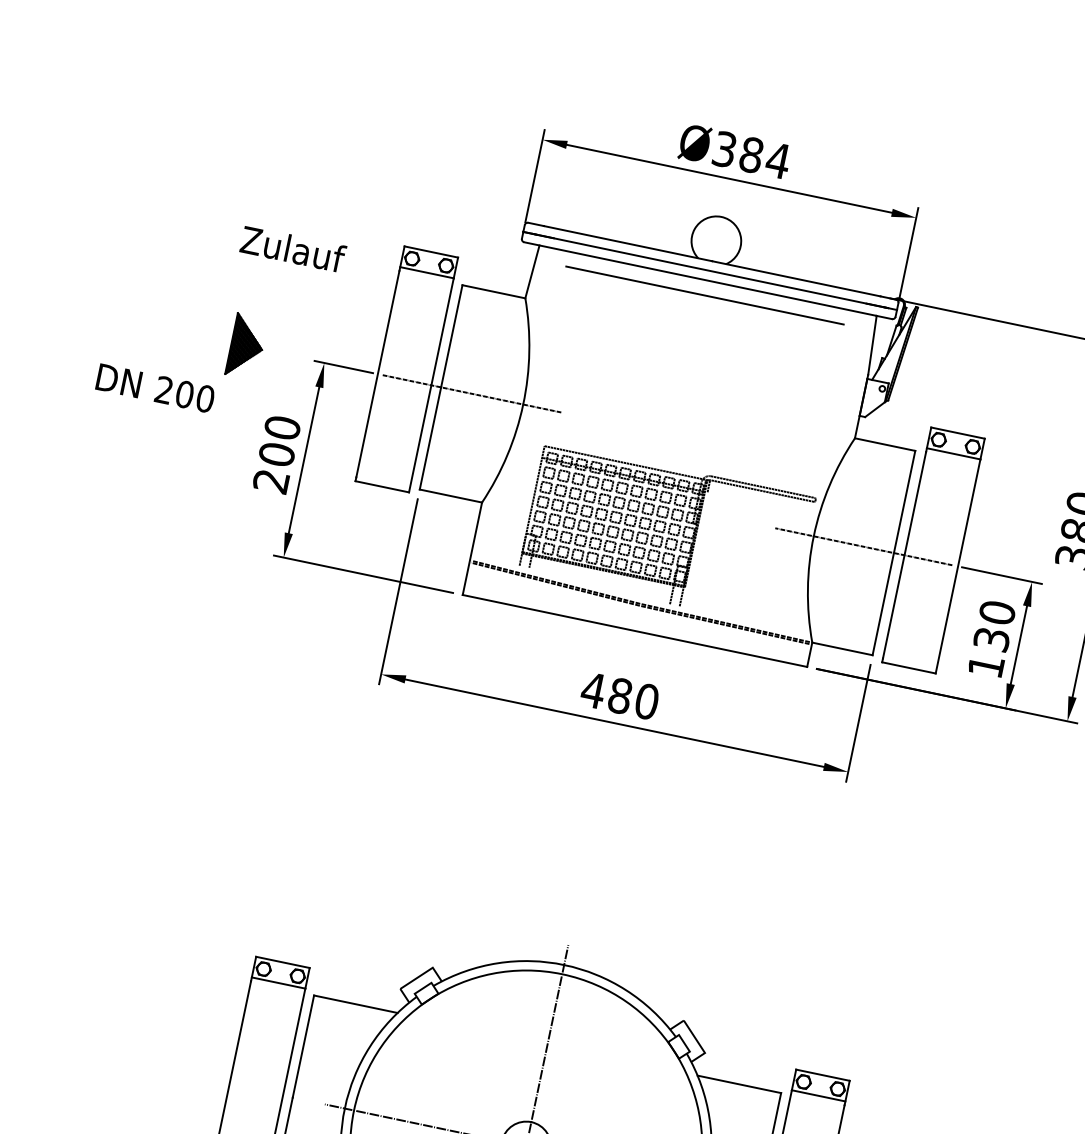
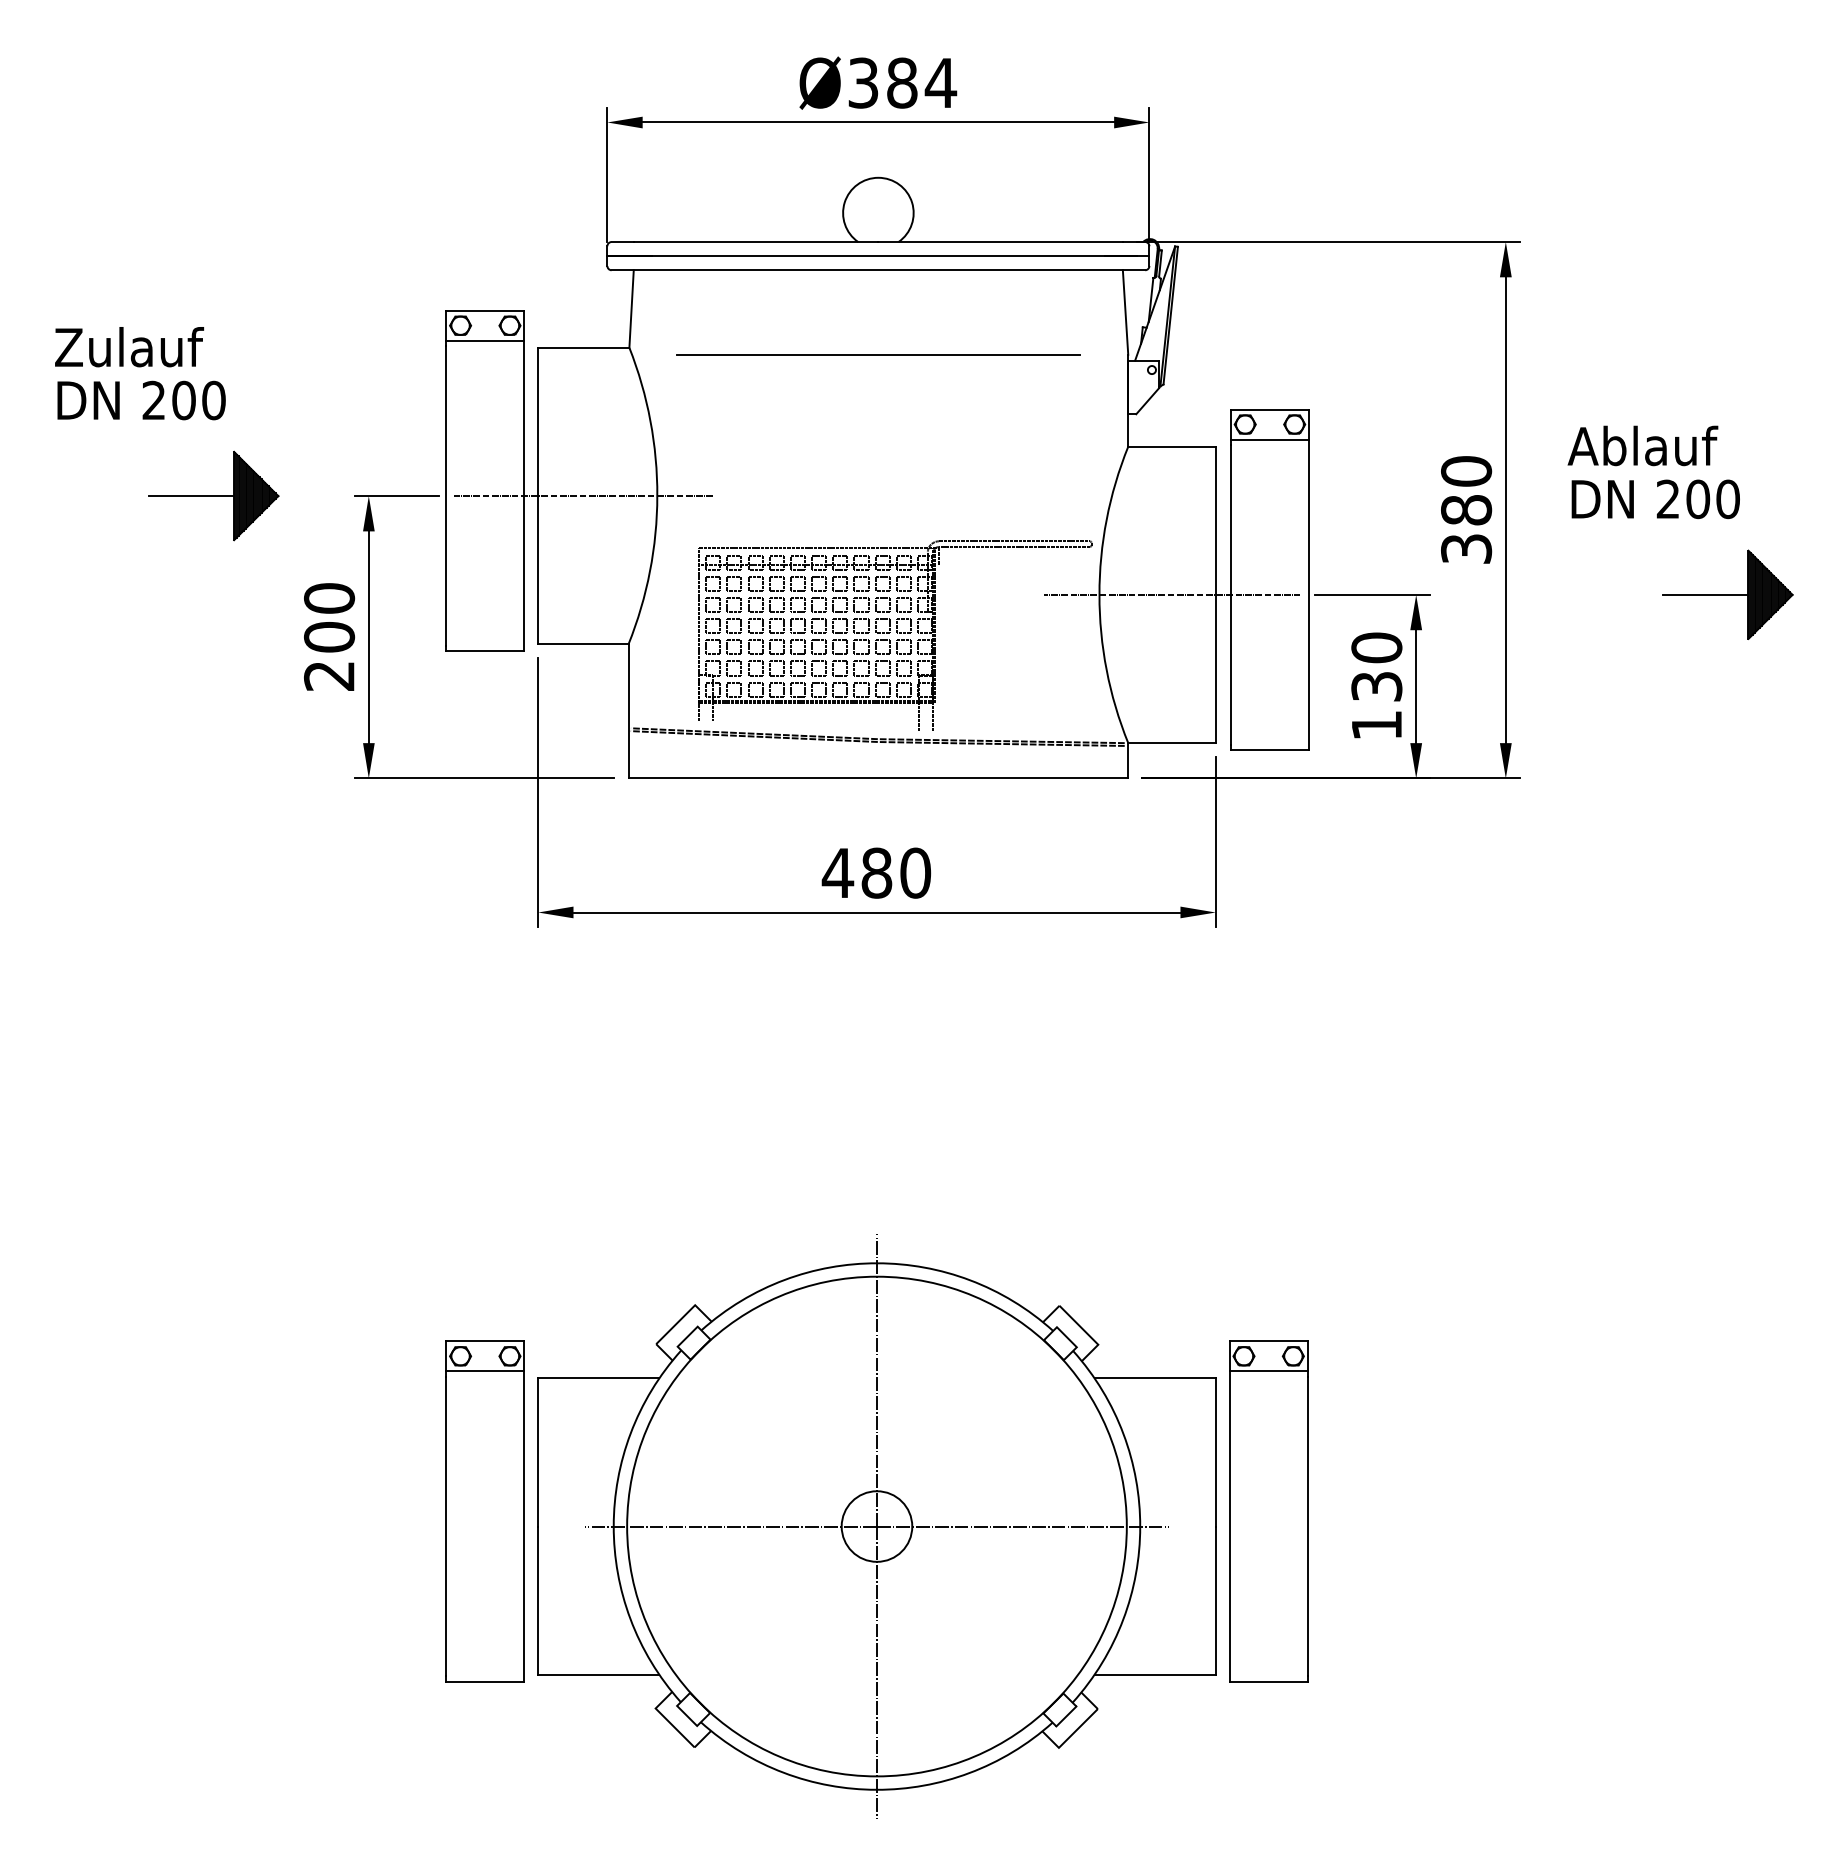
text: (293, 249) -> (129, 347), moved
line: (705, 295) -> (878, 354), moved
line: (202, 337) -> (191, 496), added
text: (155, 388) -> (141, 400), moved

